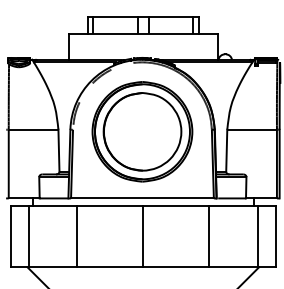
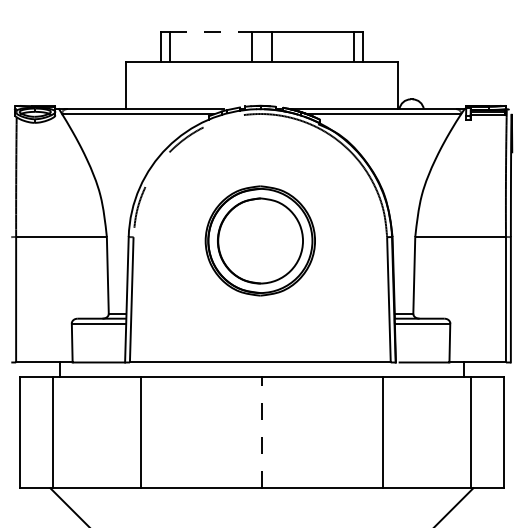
line: (116, 17) -> (212, 32), solid -> dashed
part: (142, 131) -> (260, 240), size x0.6
line: (143, 236) -> (262, 432), solid -> dashed

